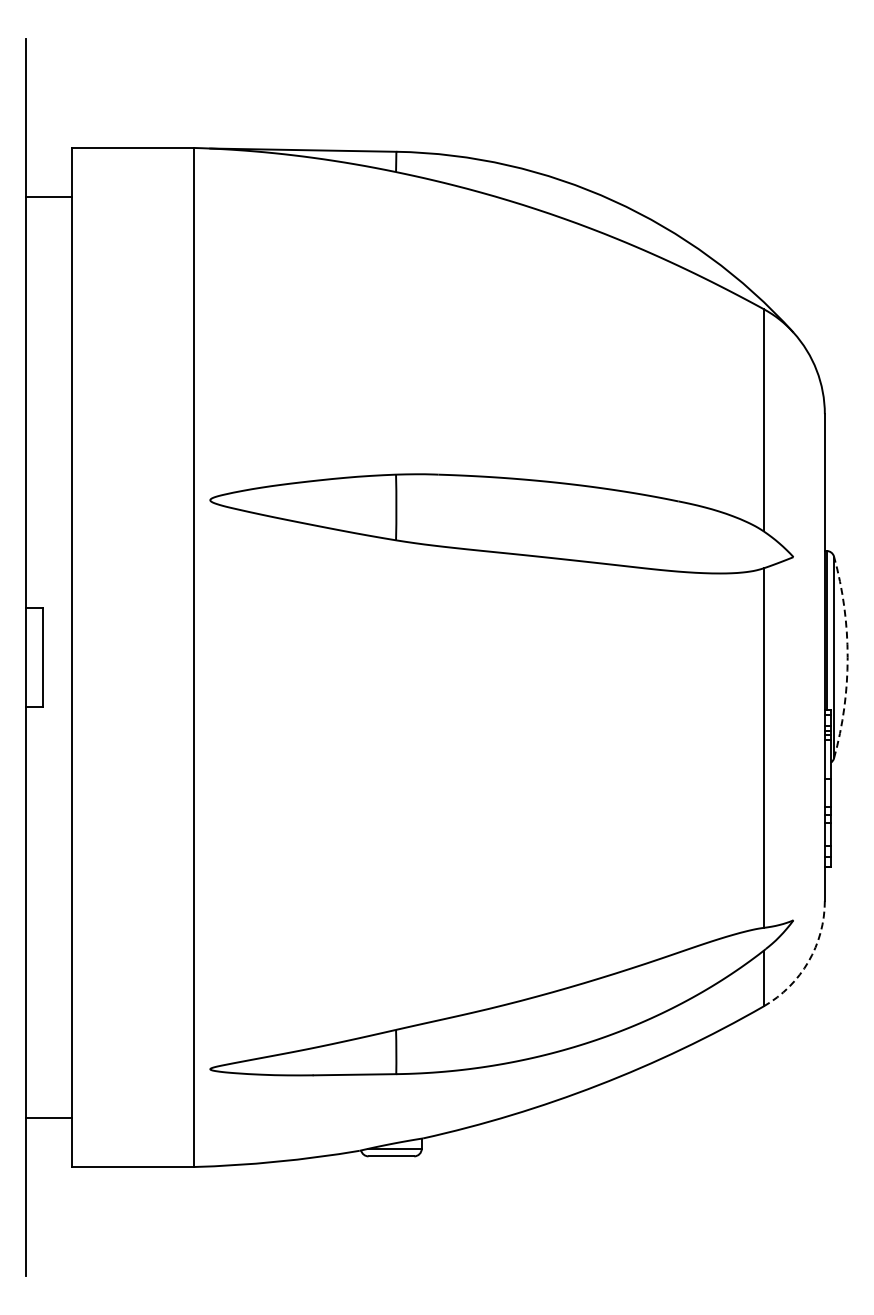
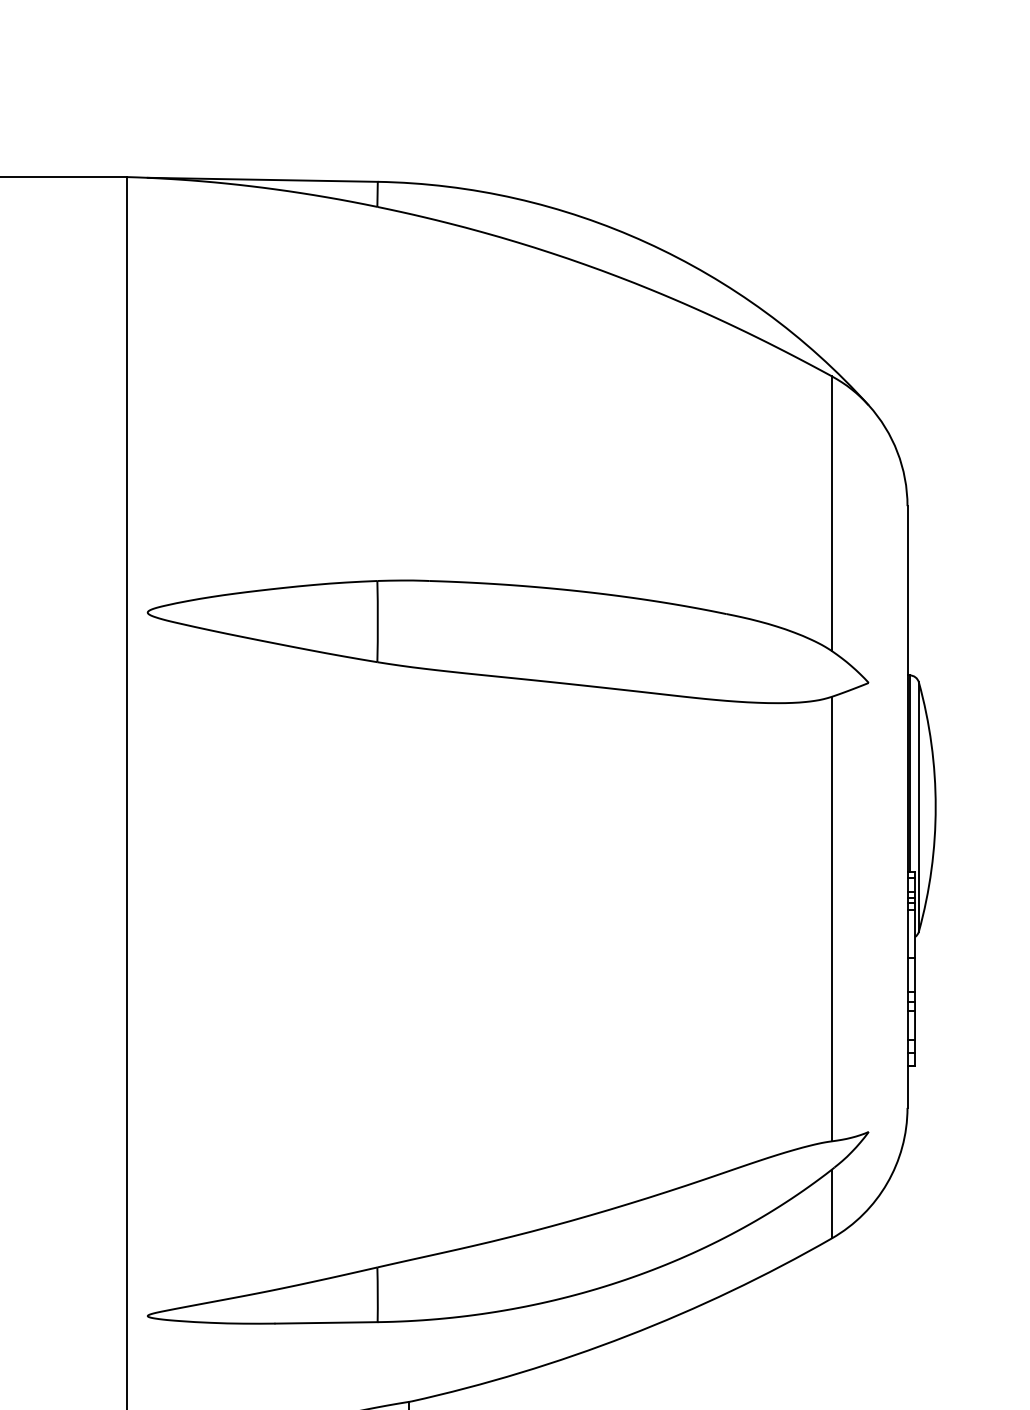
arc: (847, 657) -> (935, 807), dashed -> solid
arc: (808, 961) -> (887, 1182), dashed -> solid

